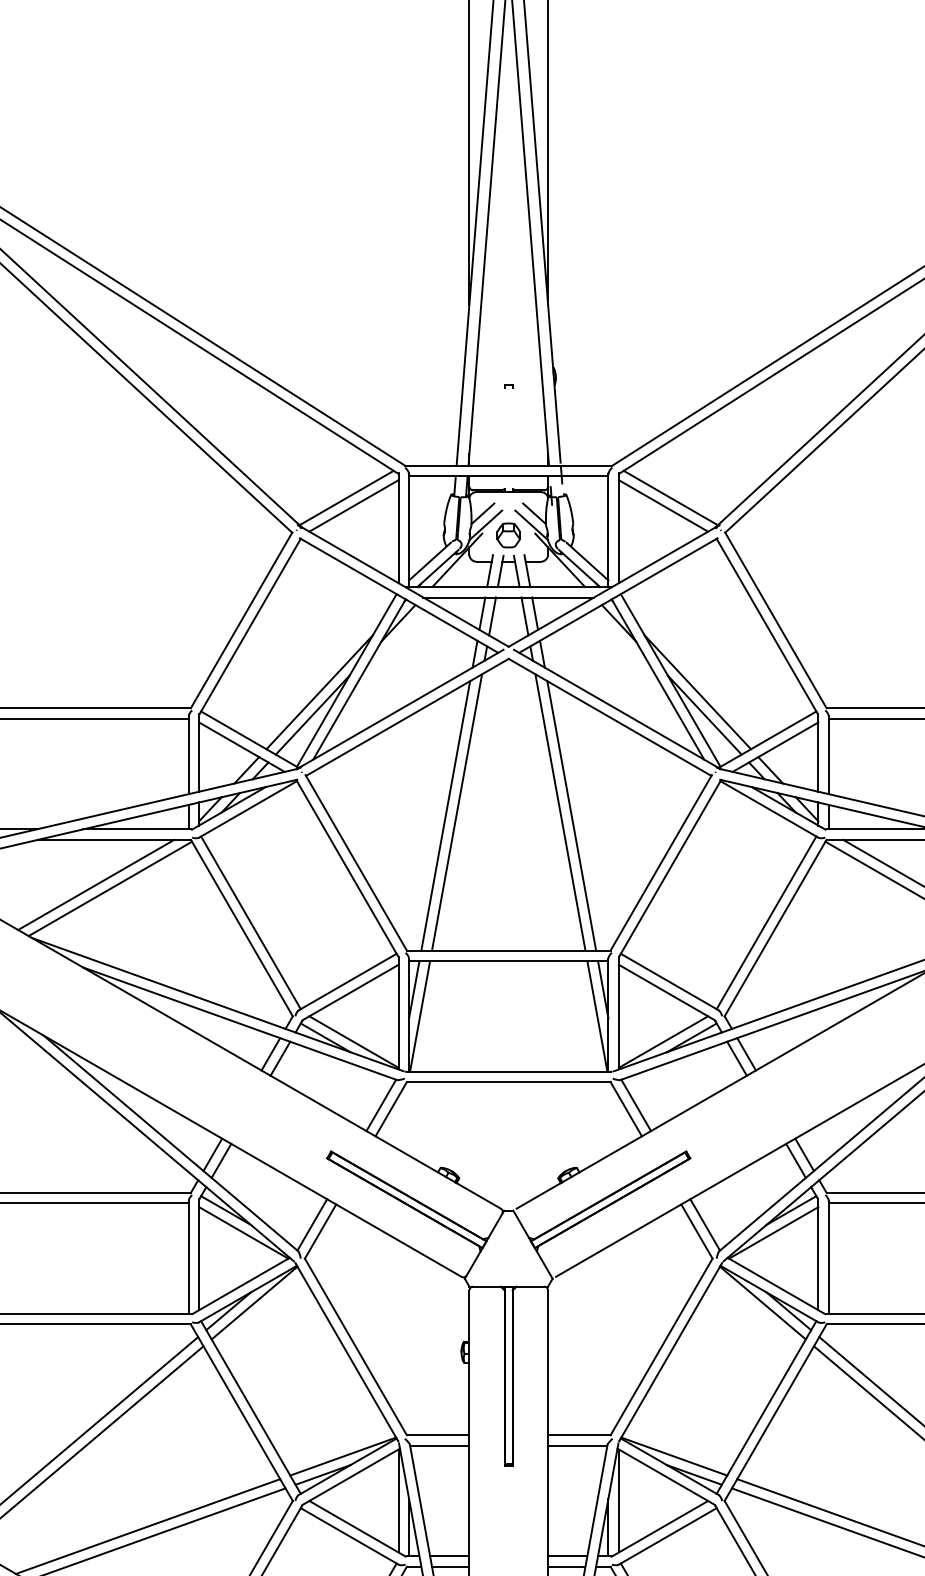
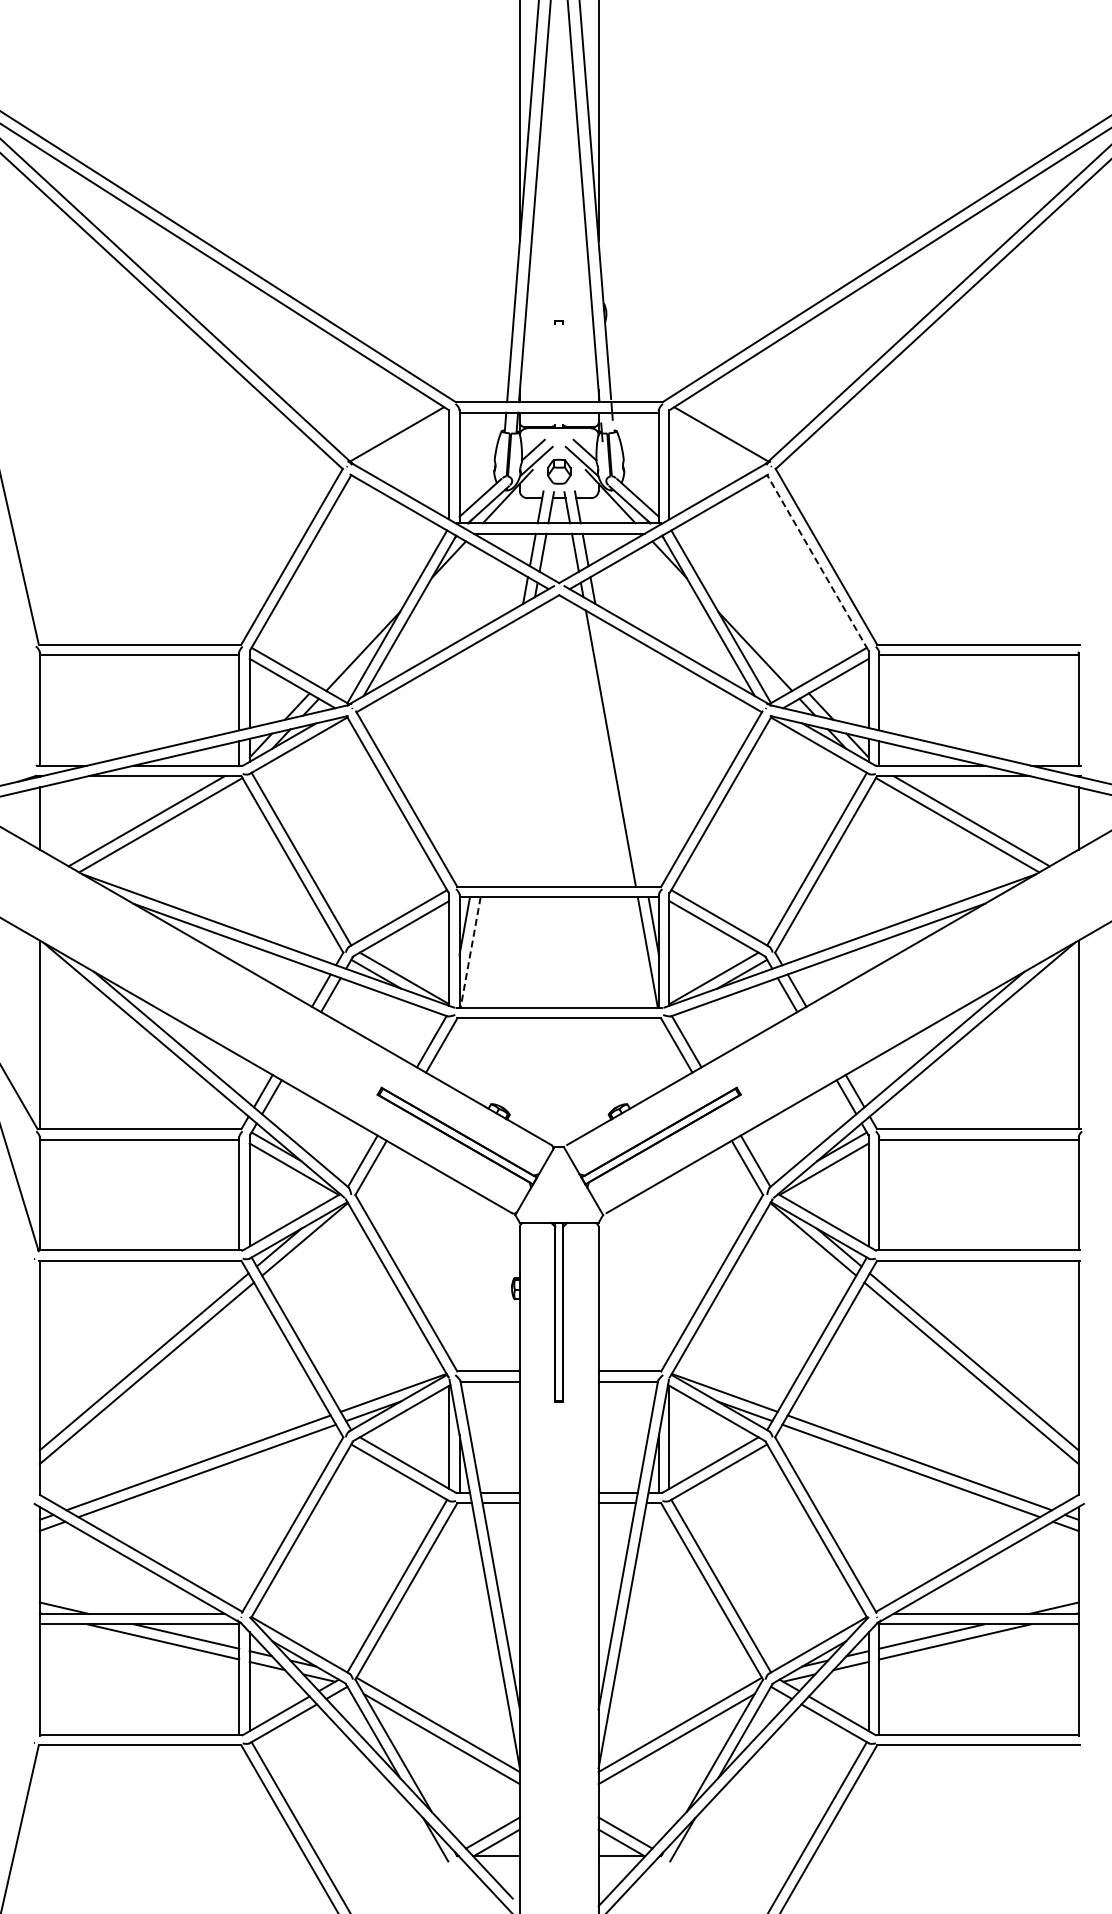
line: (354, 506) -> (404, 442), removed
line: (663, 506) -> (713, 442), removed
line: (767, 626) -> (817, 562), solid -> dashed
line: (319, 692) -> (369, 628), removed
line: (698, 692) -> (748, 628), removed
line: (457, 812) -> (507, 748), removed
line: (445, 815) -> (495, 751), removed
line: (571, 815) -> (621, 751), removed
line: (420, 1017) -> (470, 953), solid -> dashed

